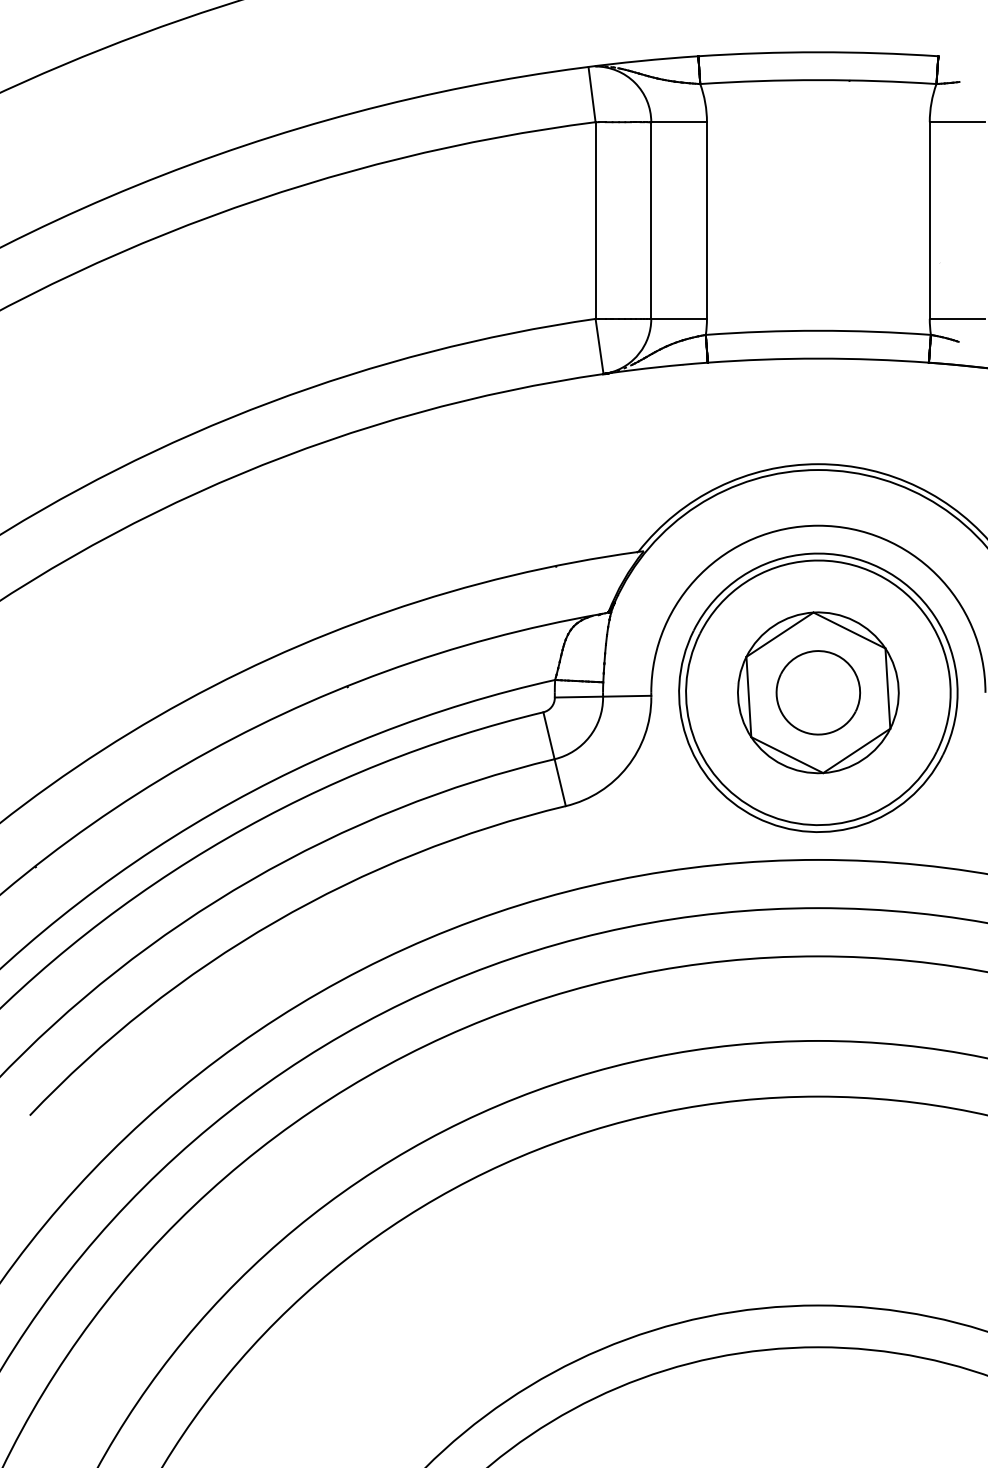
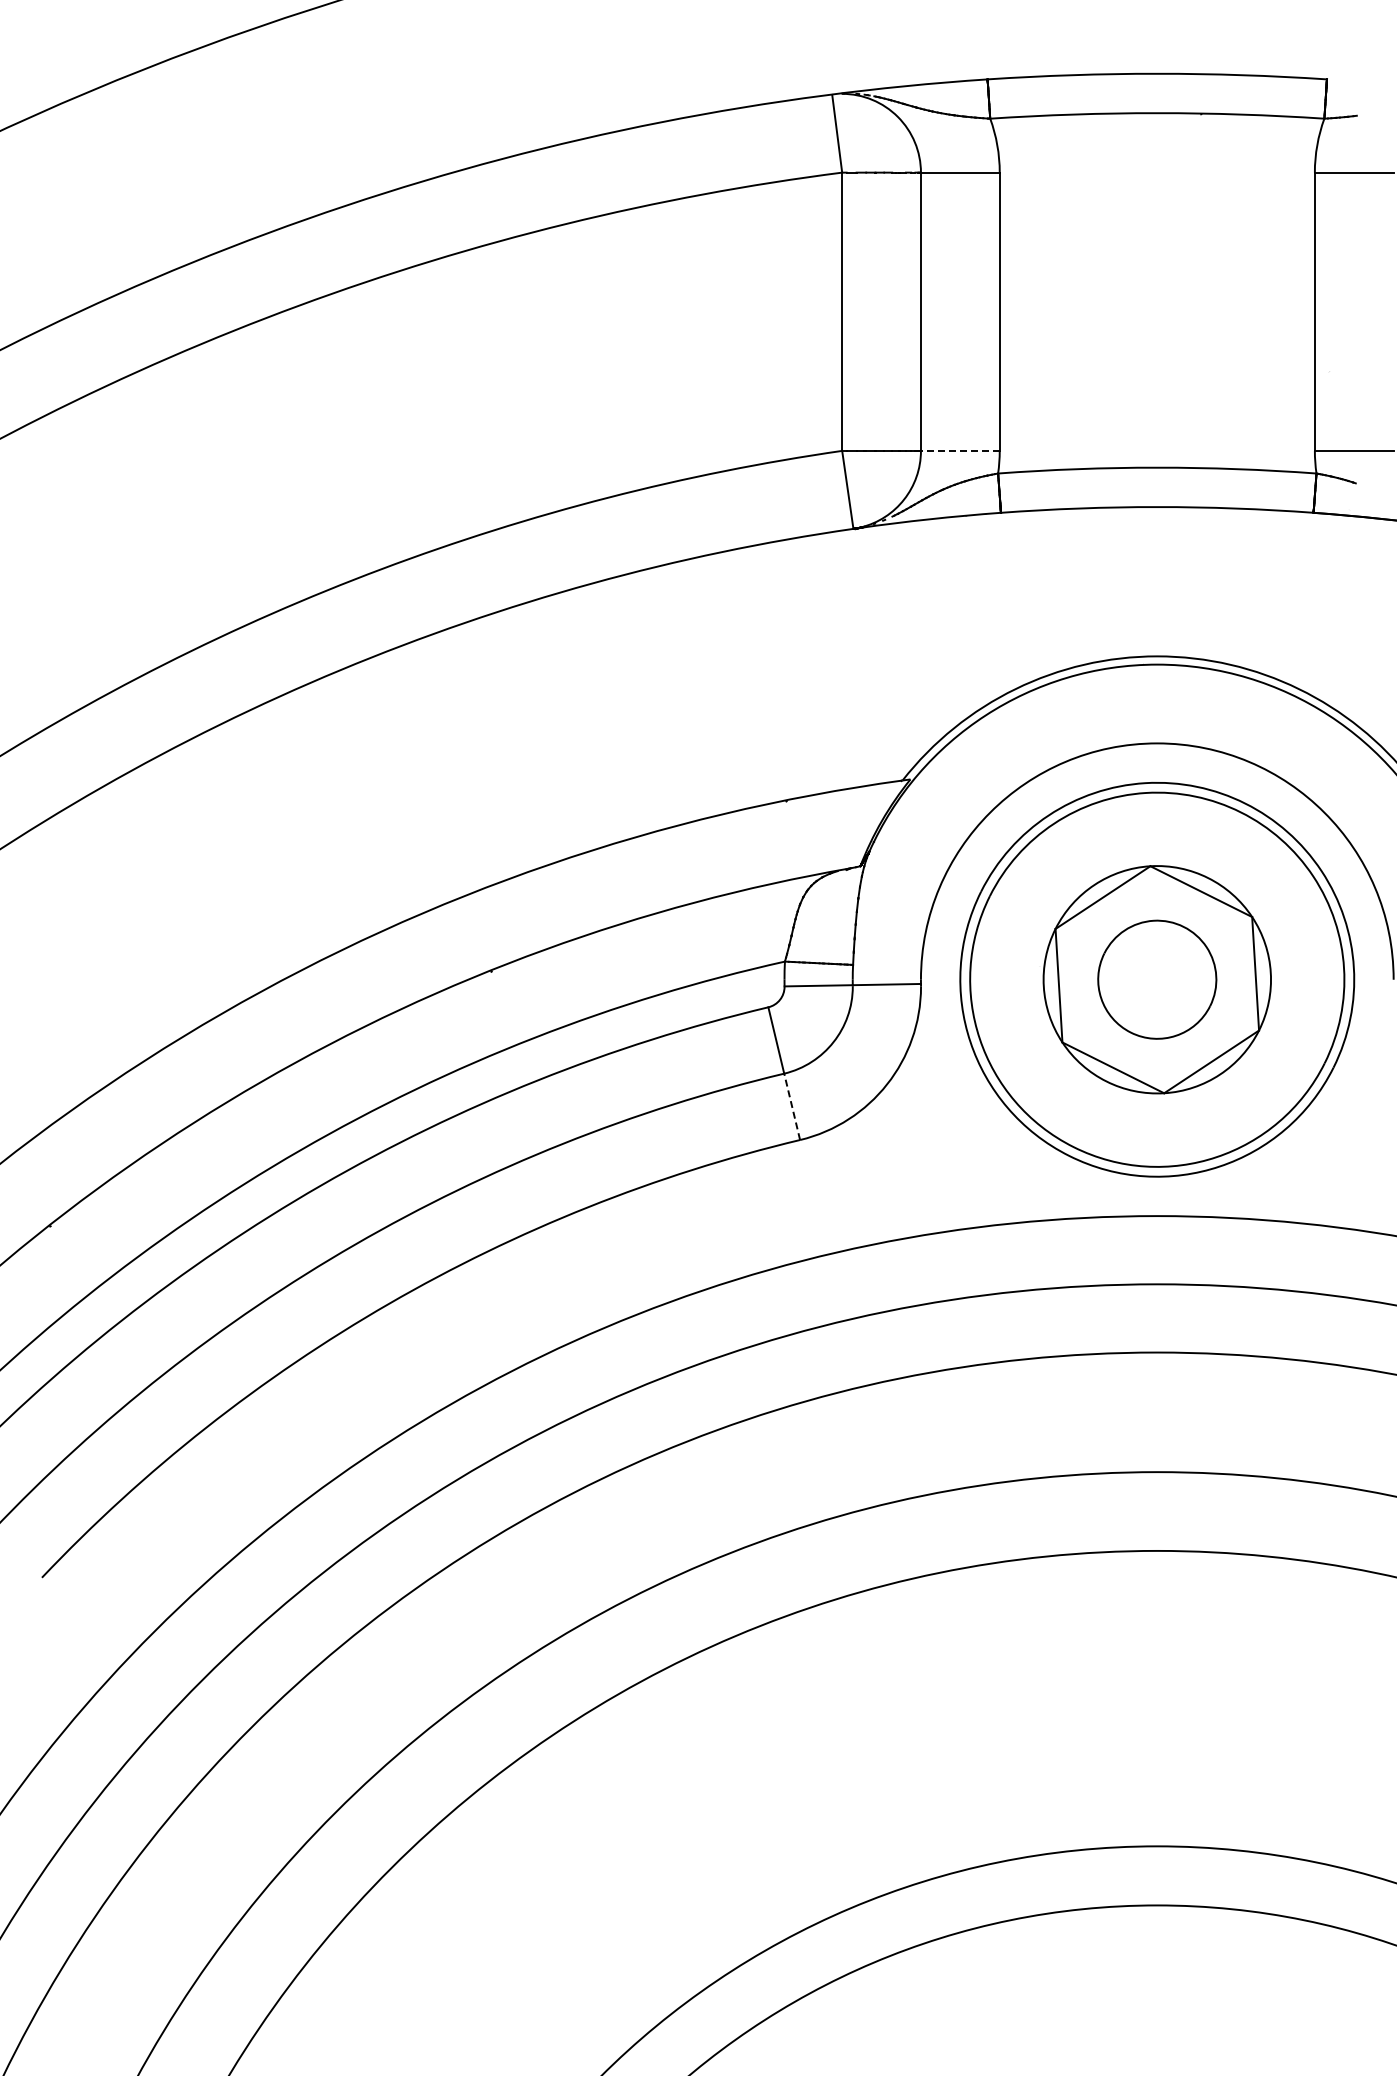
line: (678, 318) -> (959, 450), solid -> dashed
line: (560, 782) -> (792, 1106), solid -> dashed

